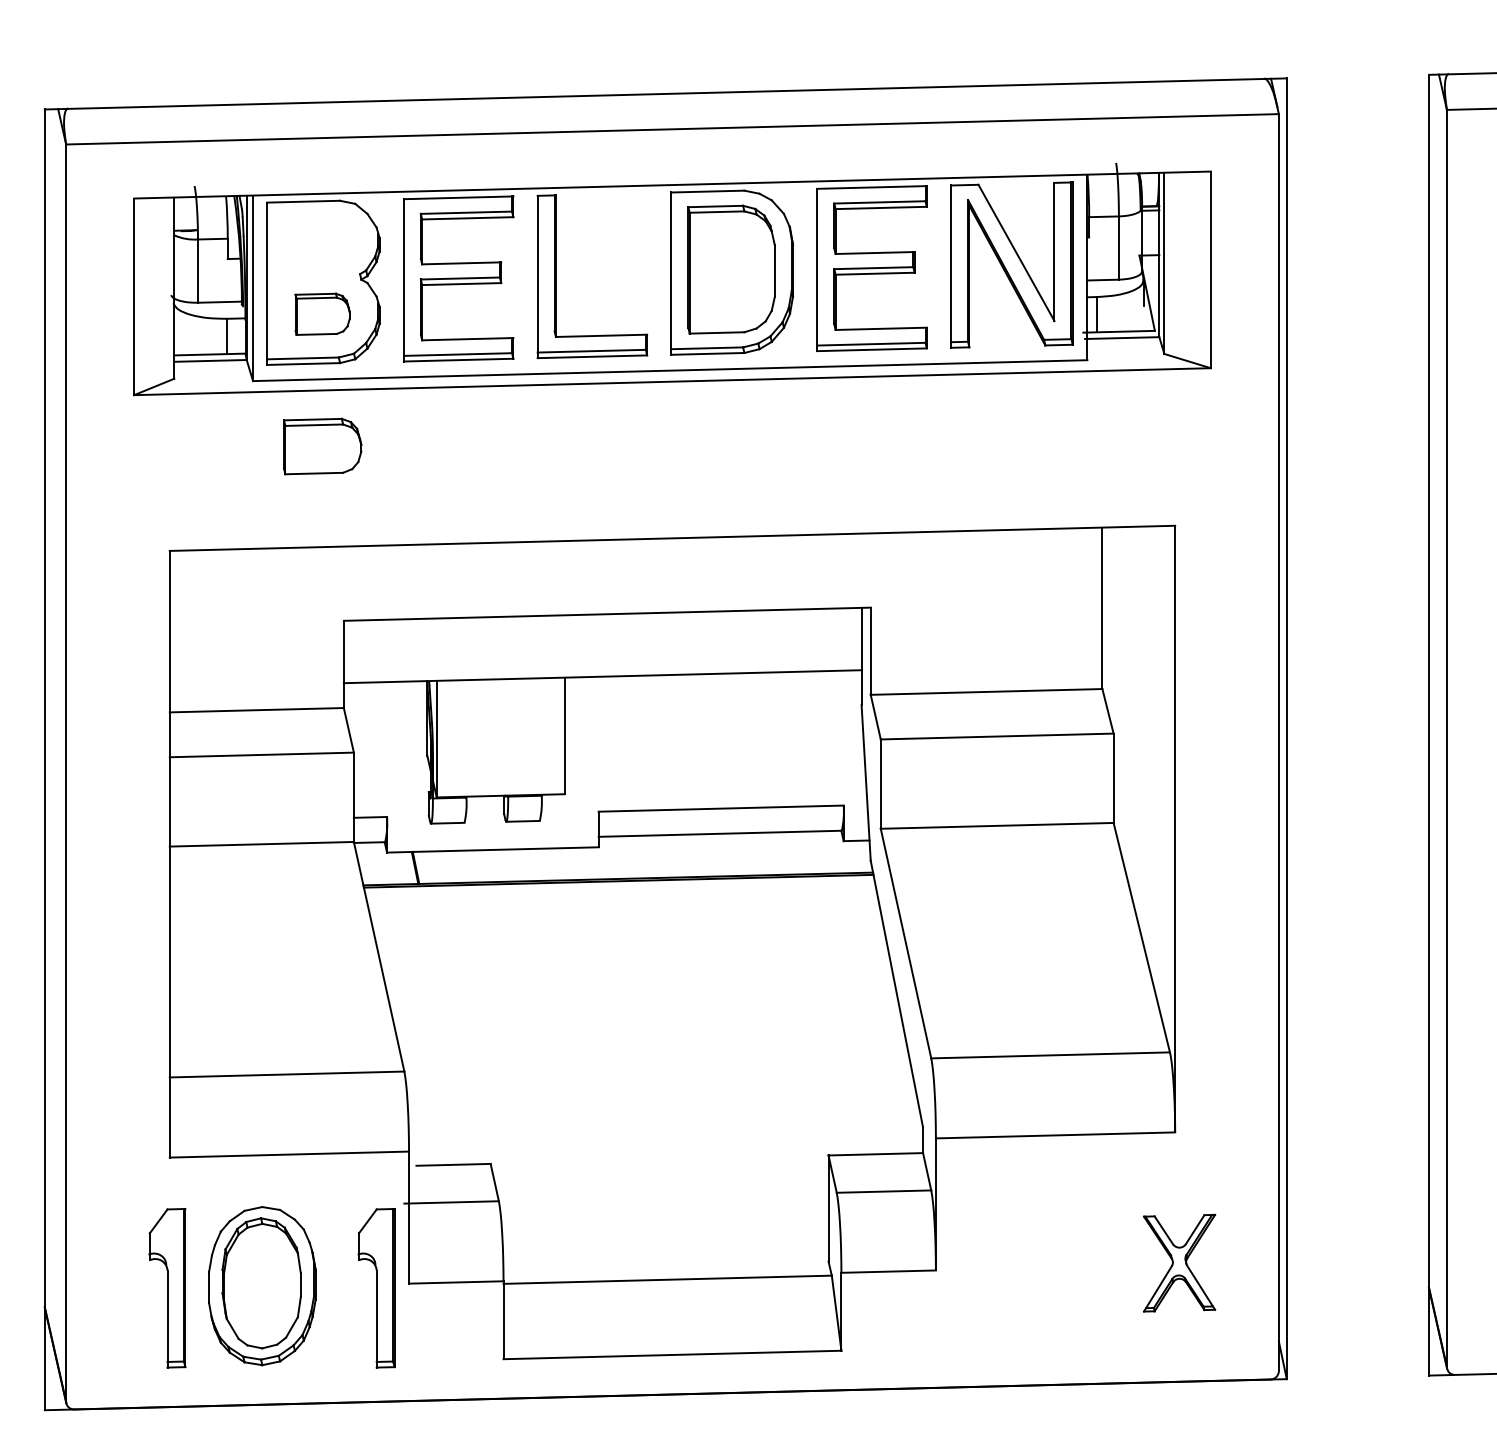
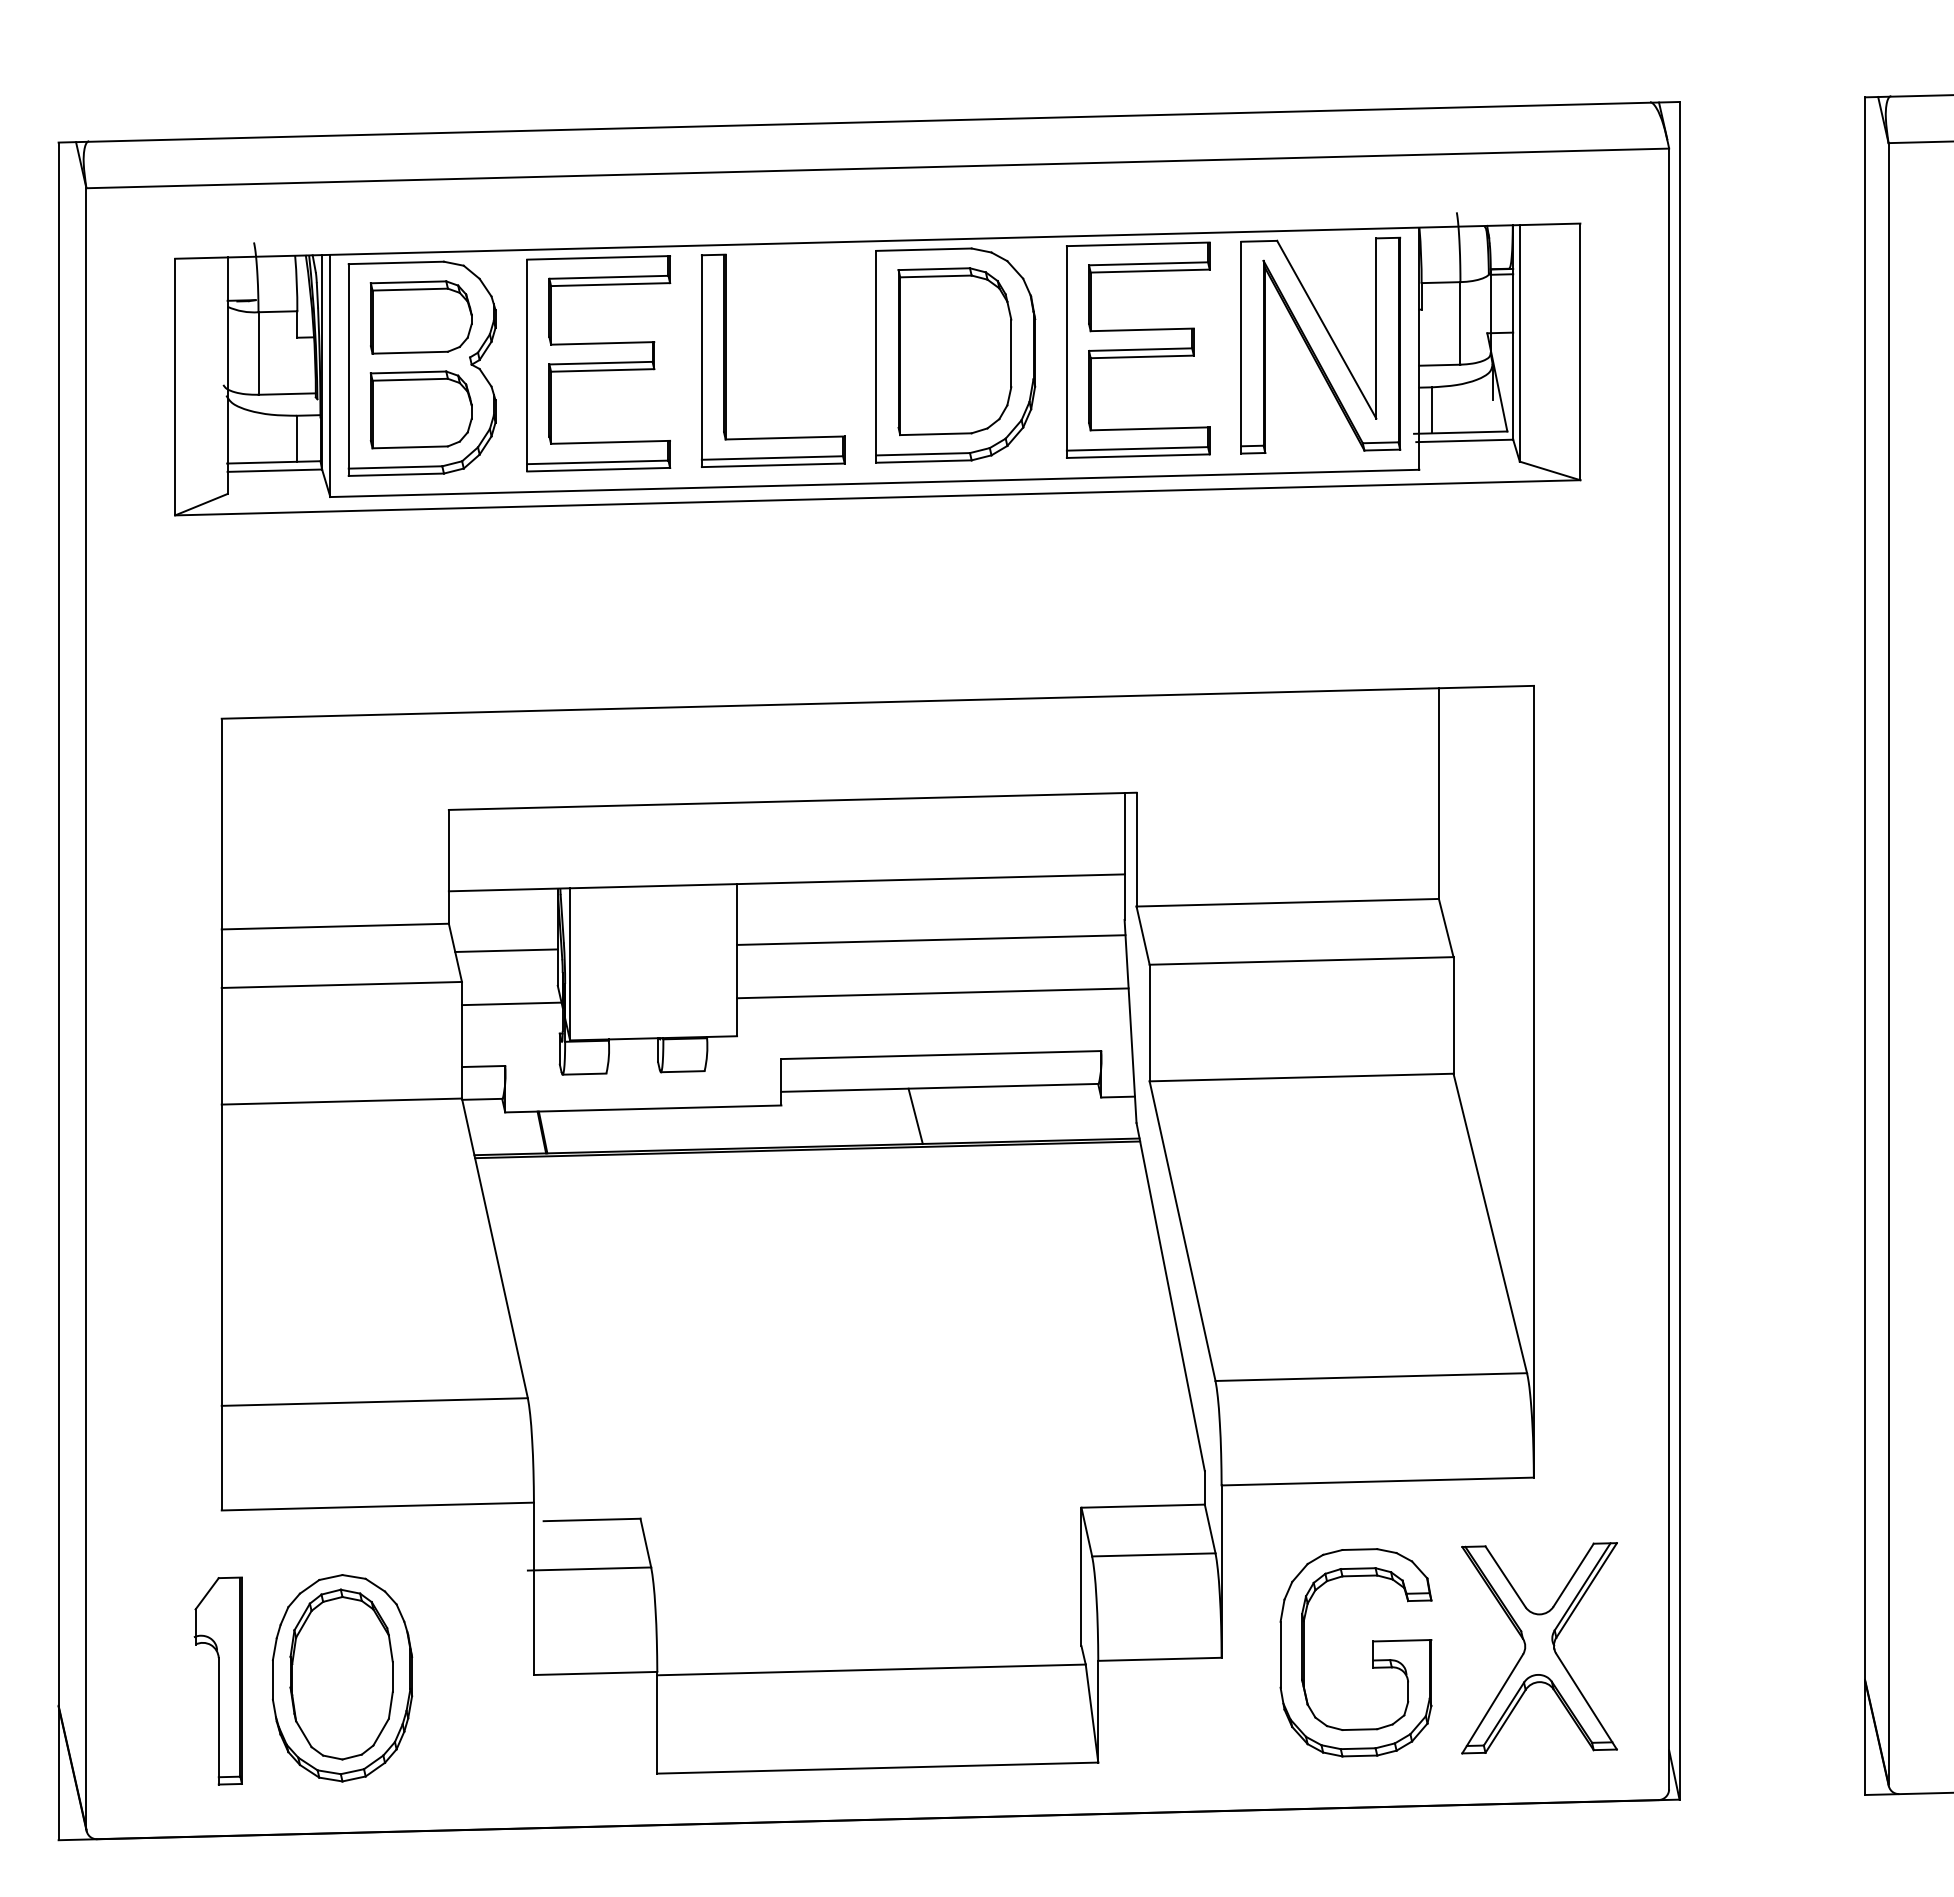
part: (322, 314) -> (420, 409), size x1.43
part: (322, 446) -> (420, 317), moved
line: (713, 720) -> (931, 939), added
line: (388, 728) -> (506, 950), added
line: (714, 761) -> (932, 993), added
line: (391, 769) -> (511, 1003), added
line: (701, 854) -> (915, 1115), added
part: (1179, 1263) -> (1539, 1648), size x1.67
part: (1051, 1266) -> (1372, 1652), added
part: (375, 1287) -> (490, 1680), removed

